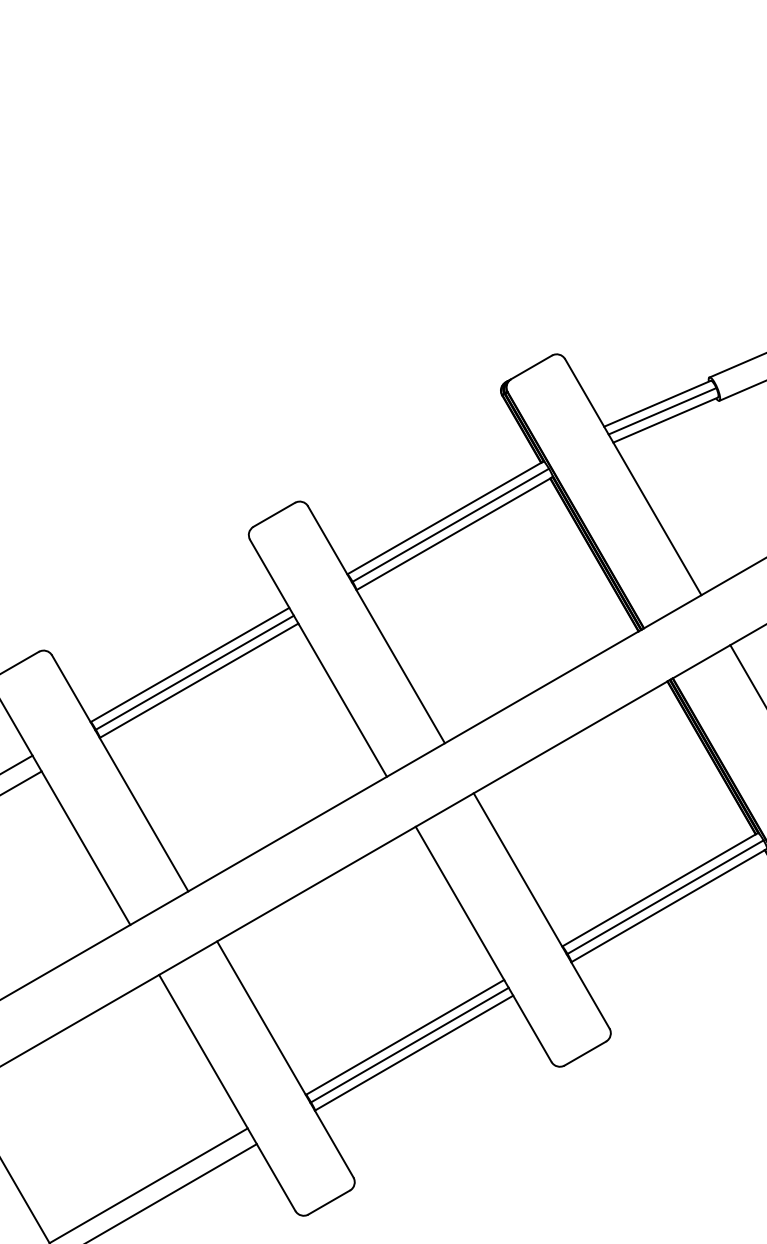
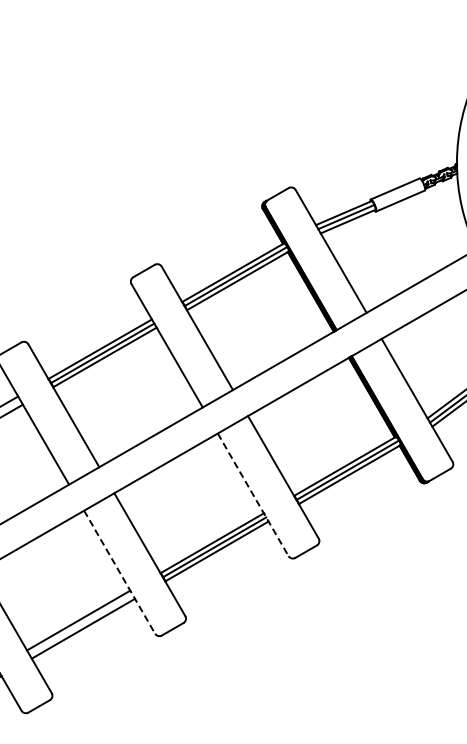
line: (484, 943) -> (253, 494), solid -> dashed
line: (227, 1093) -> (119, 572), solid -> dashed

